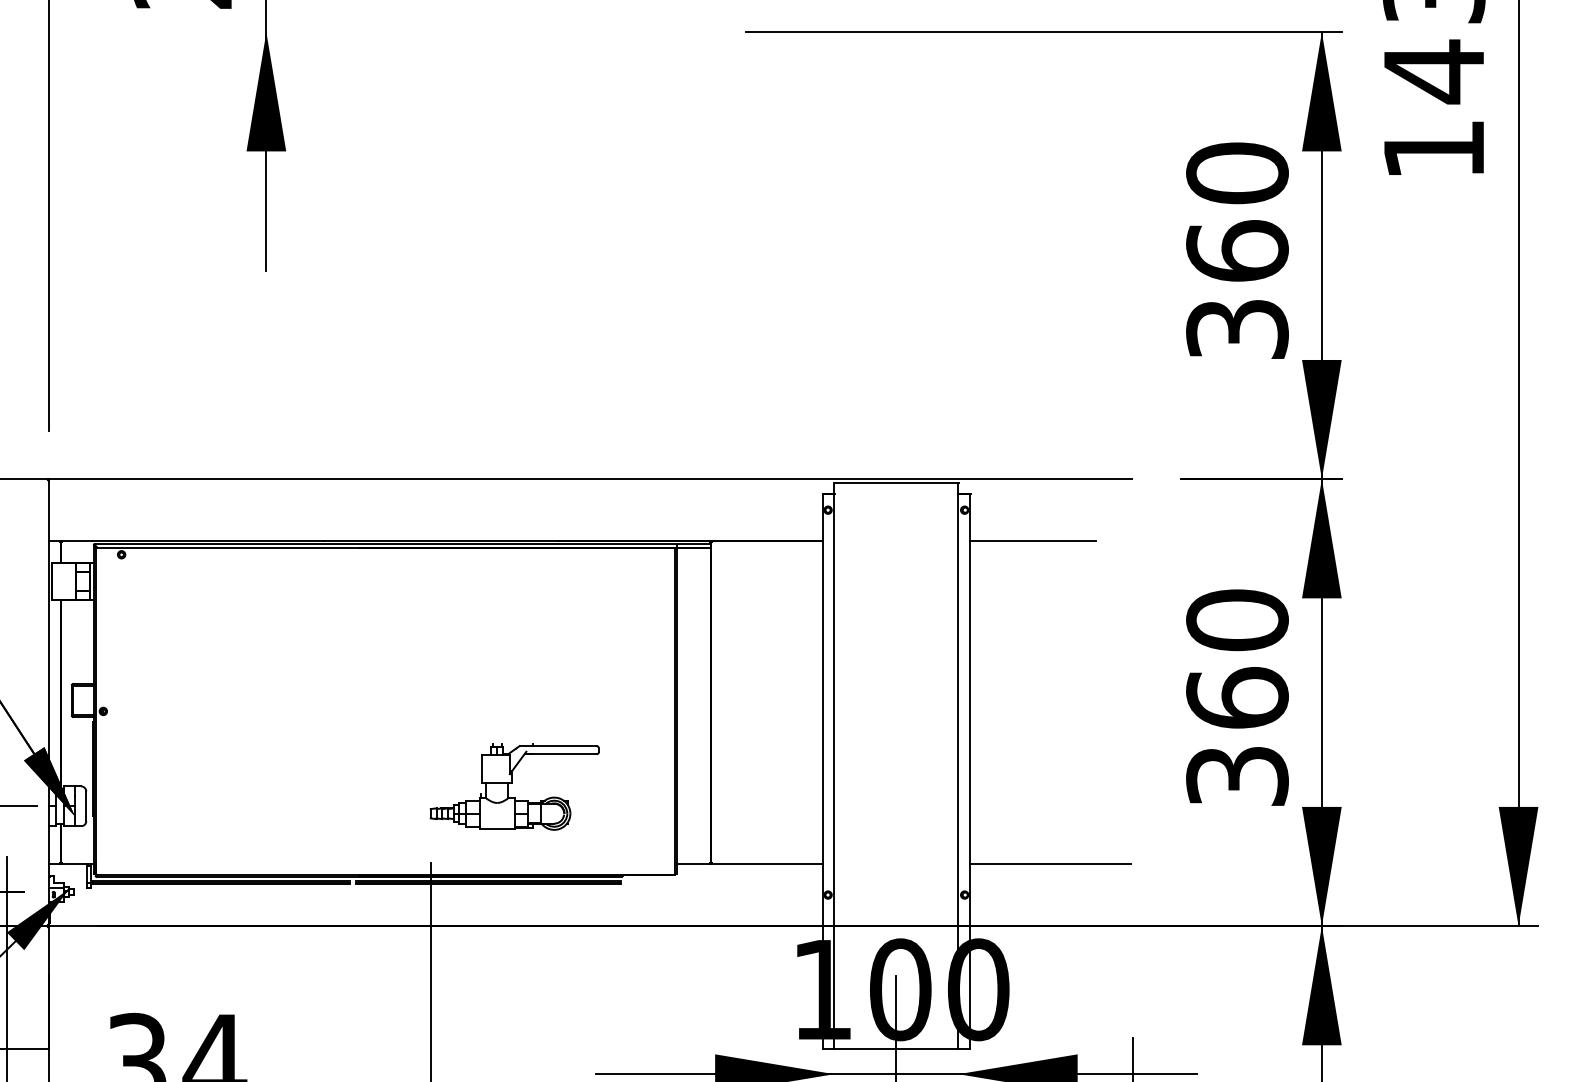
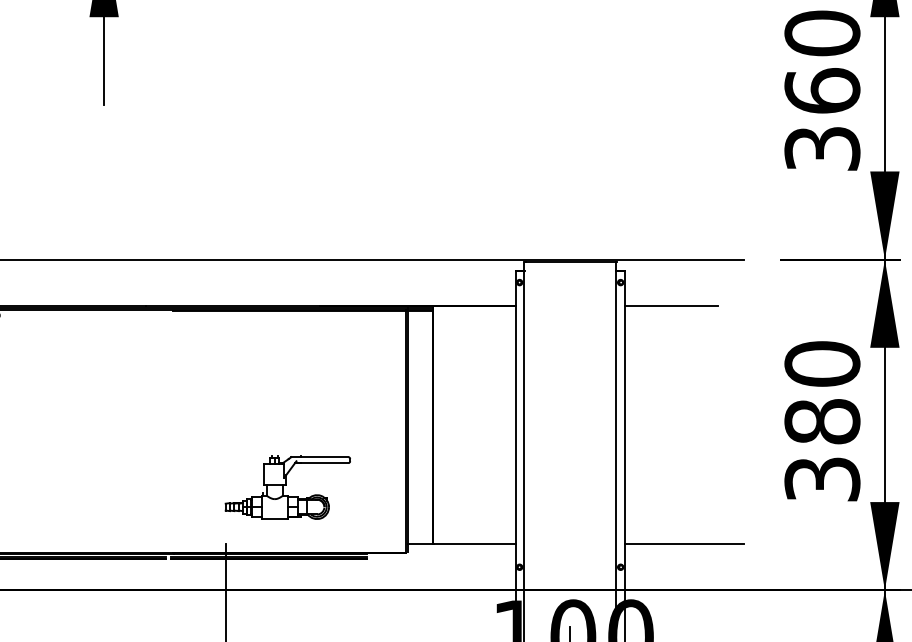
text: (1237, 697) -> (822, 421), 360 -> 380

